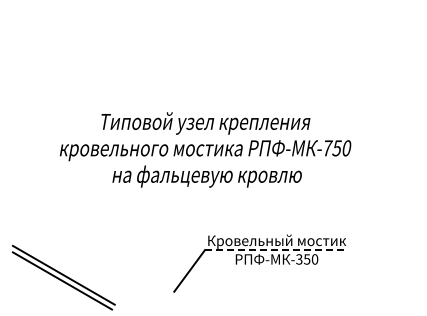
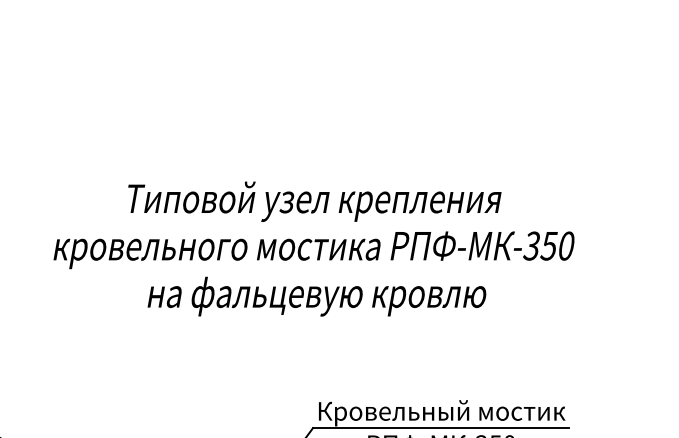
text: (327, 148) -> (531, 246), -750 -> -350
line: (276, 250) -> (440, 428), dashed -> solid

